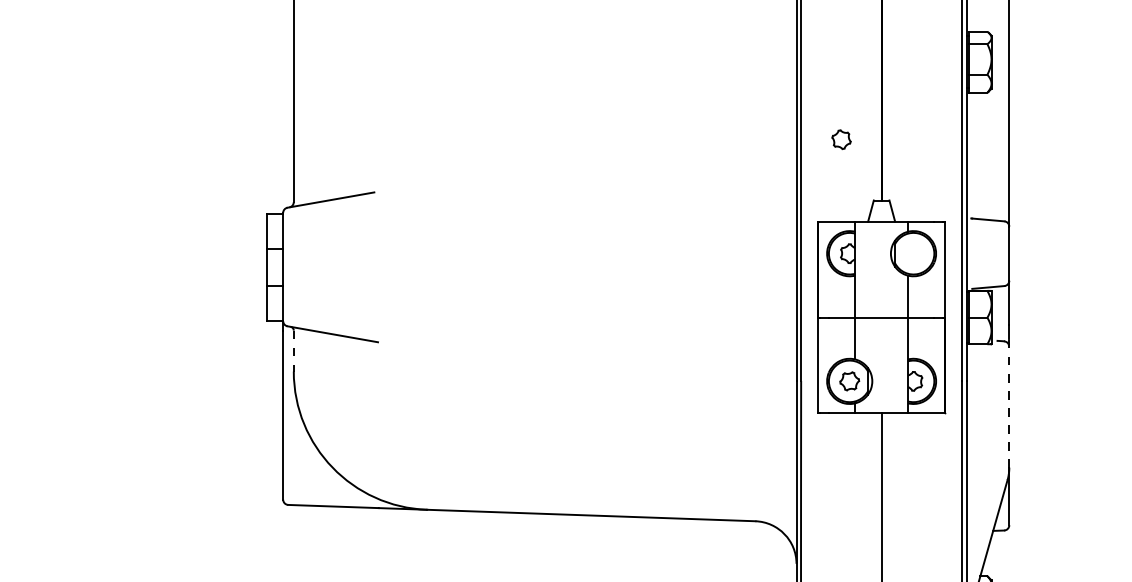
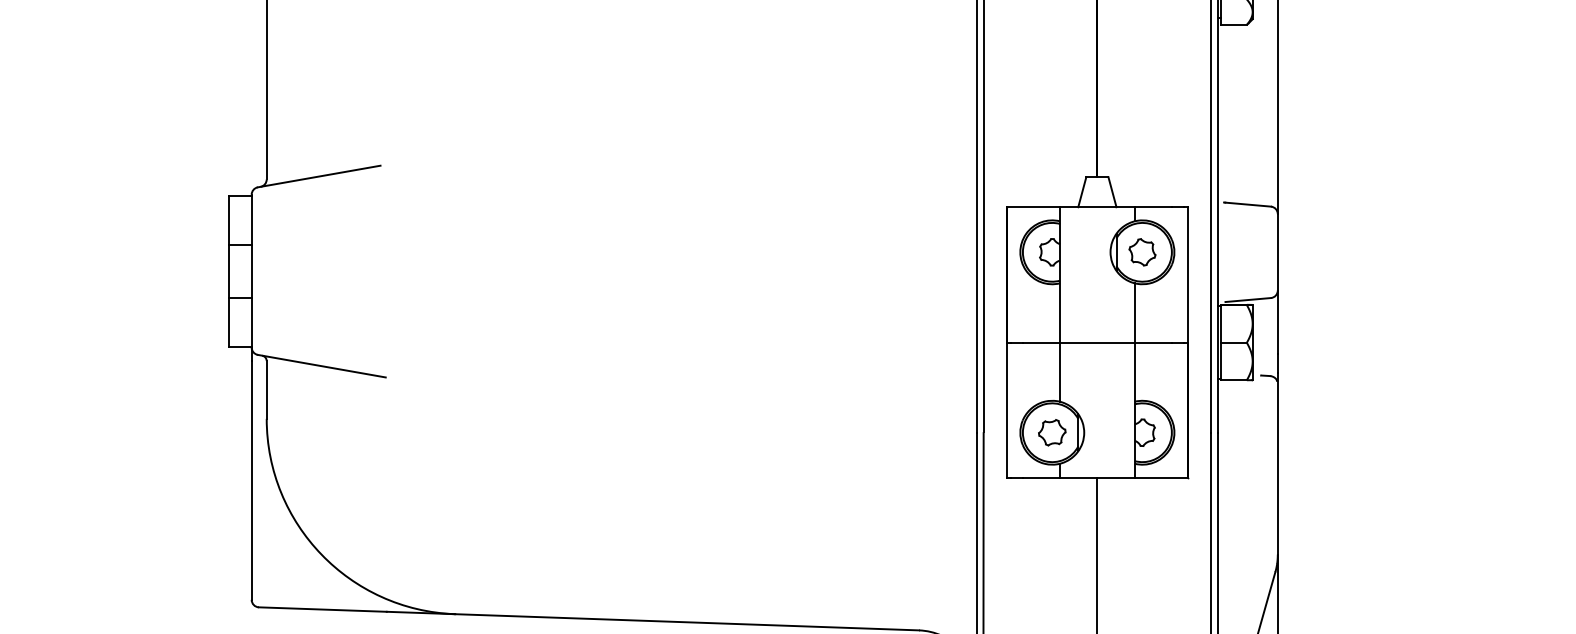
part: (841, 139) -> (1142, 252), moved
line: (293, 351) -> (266, 390), dashed -> solid
line: (1009, 402) -> (1278, 462), dashed -> solid

